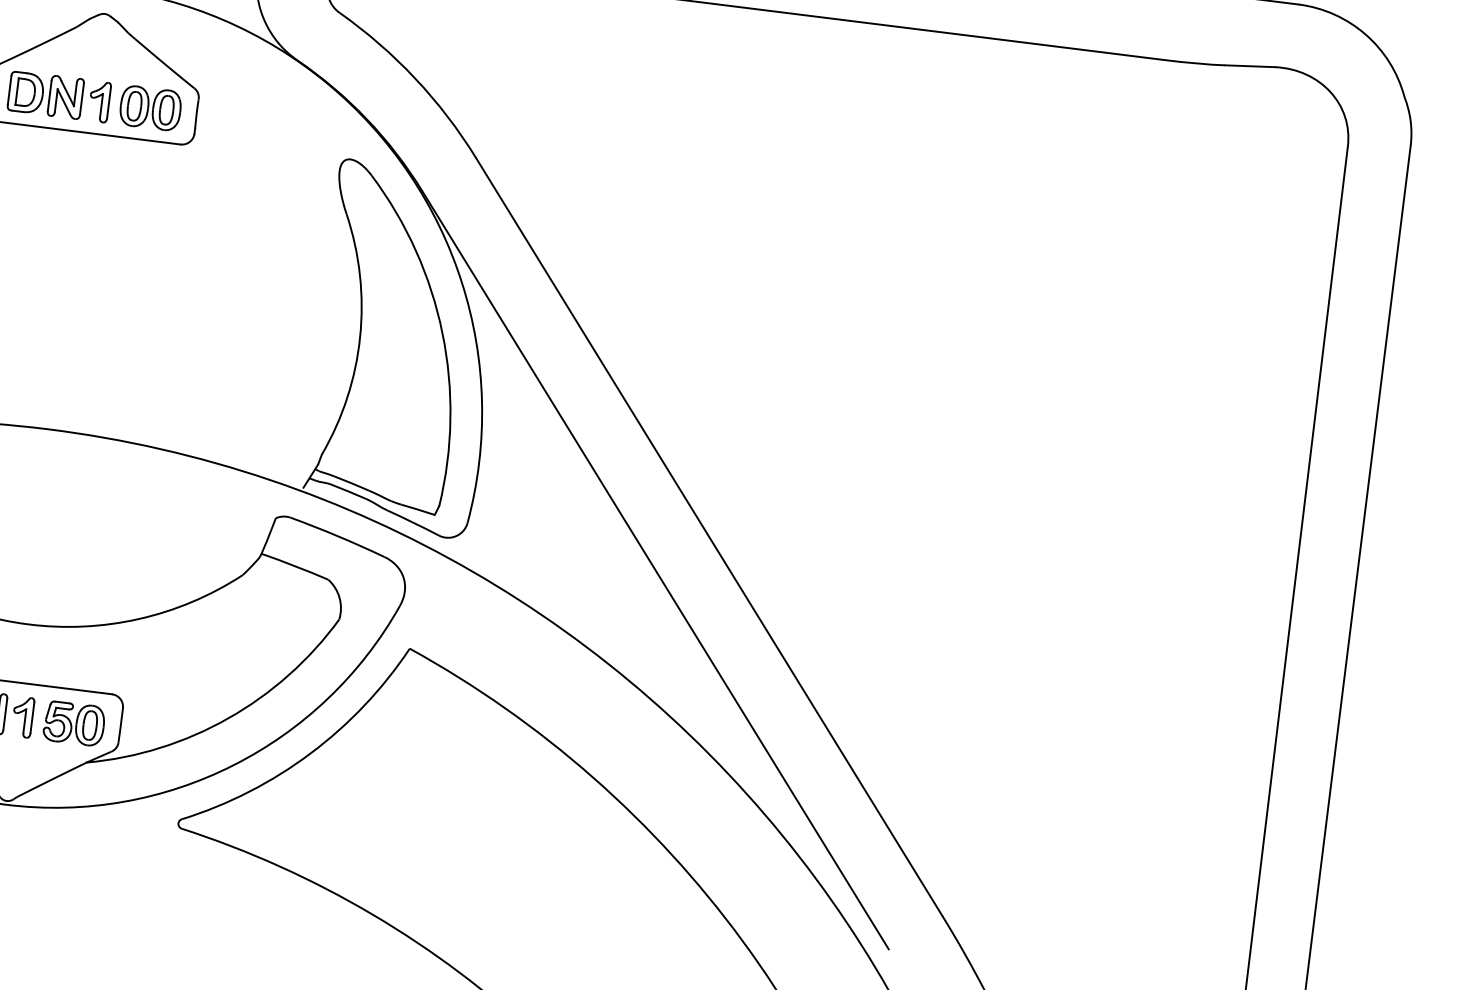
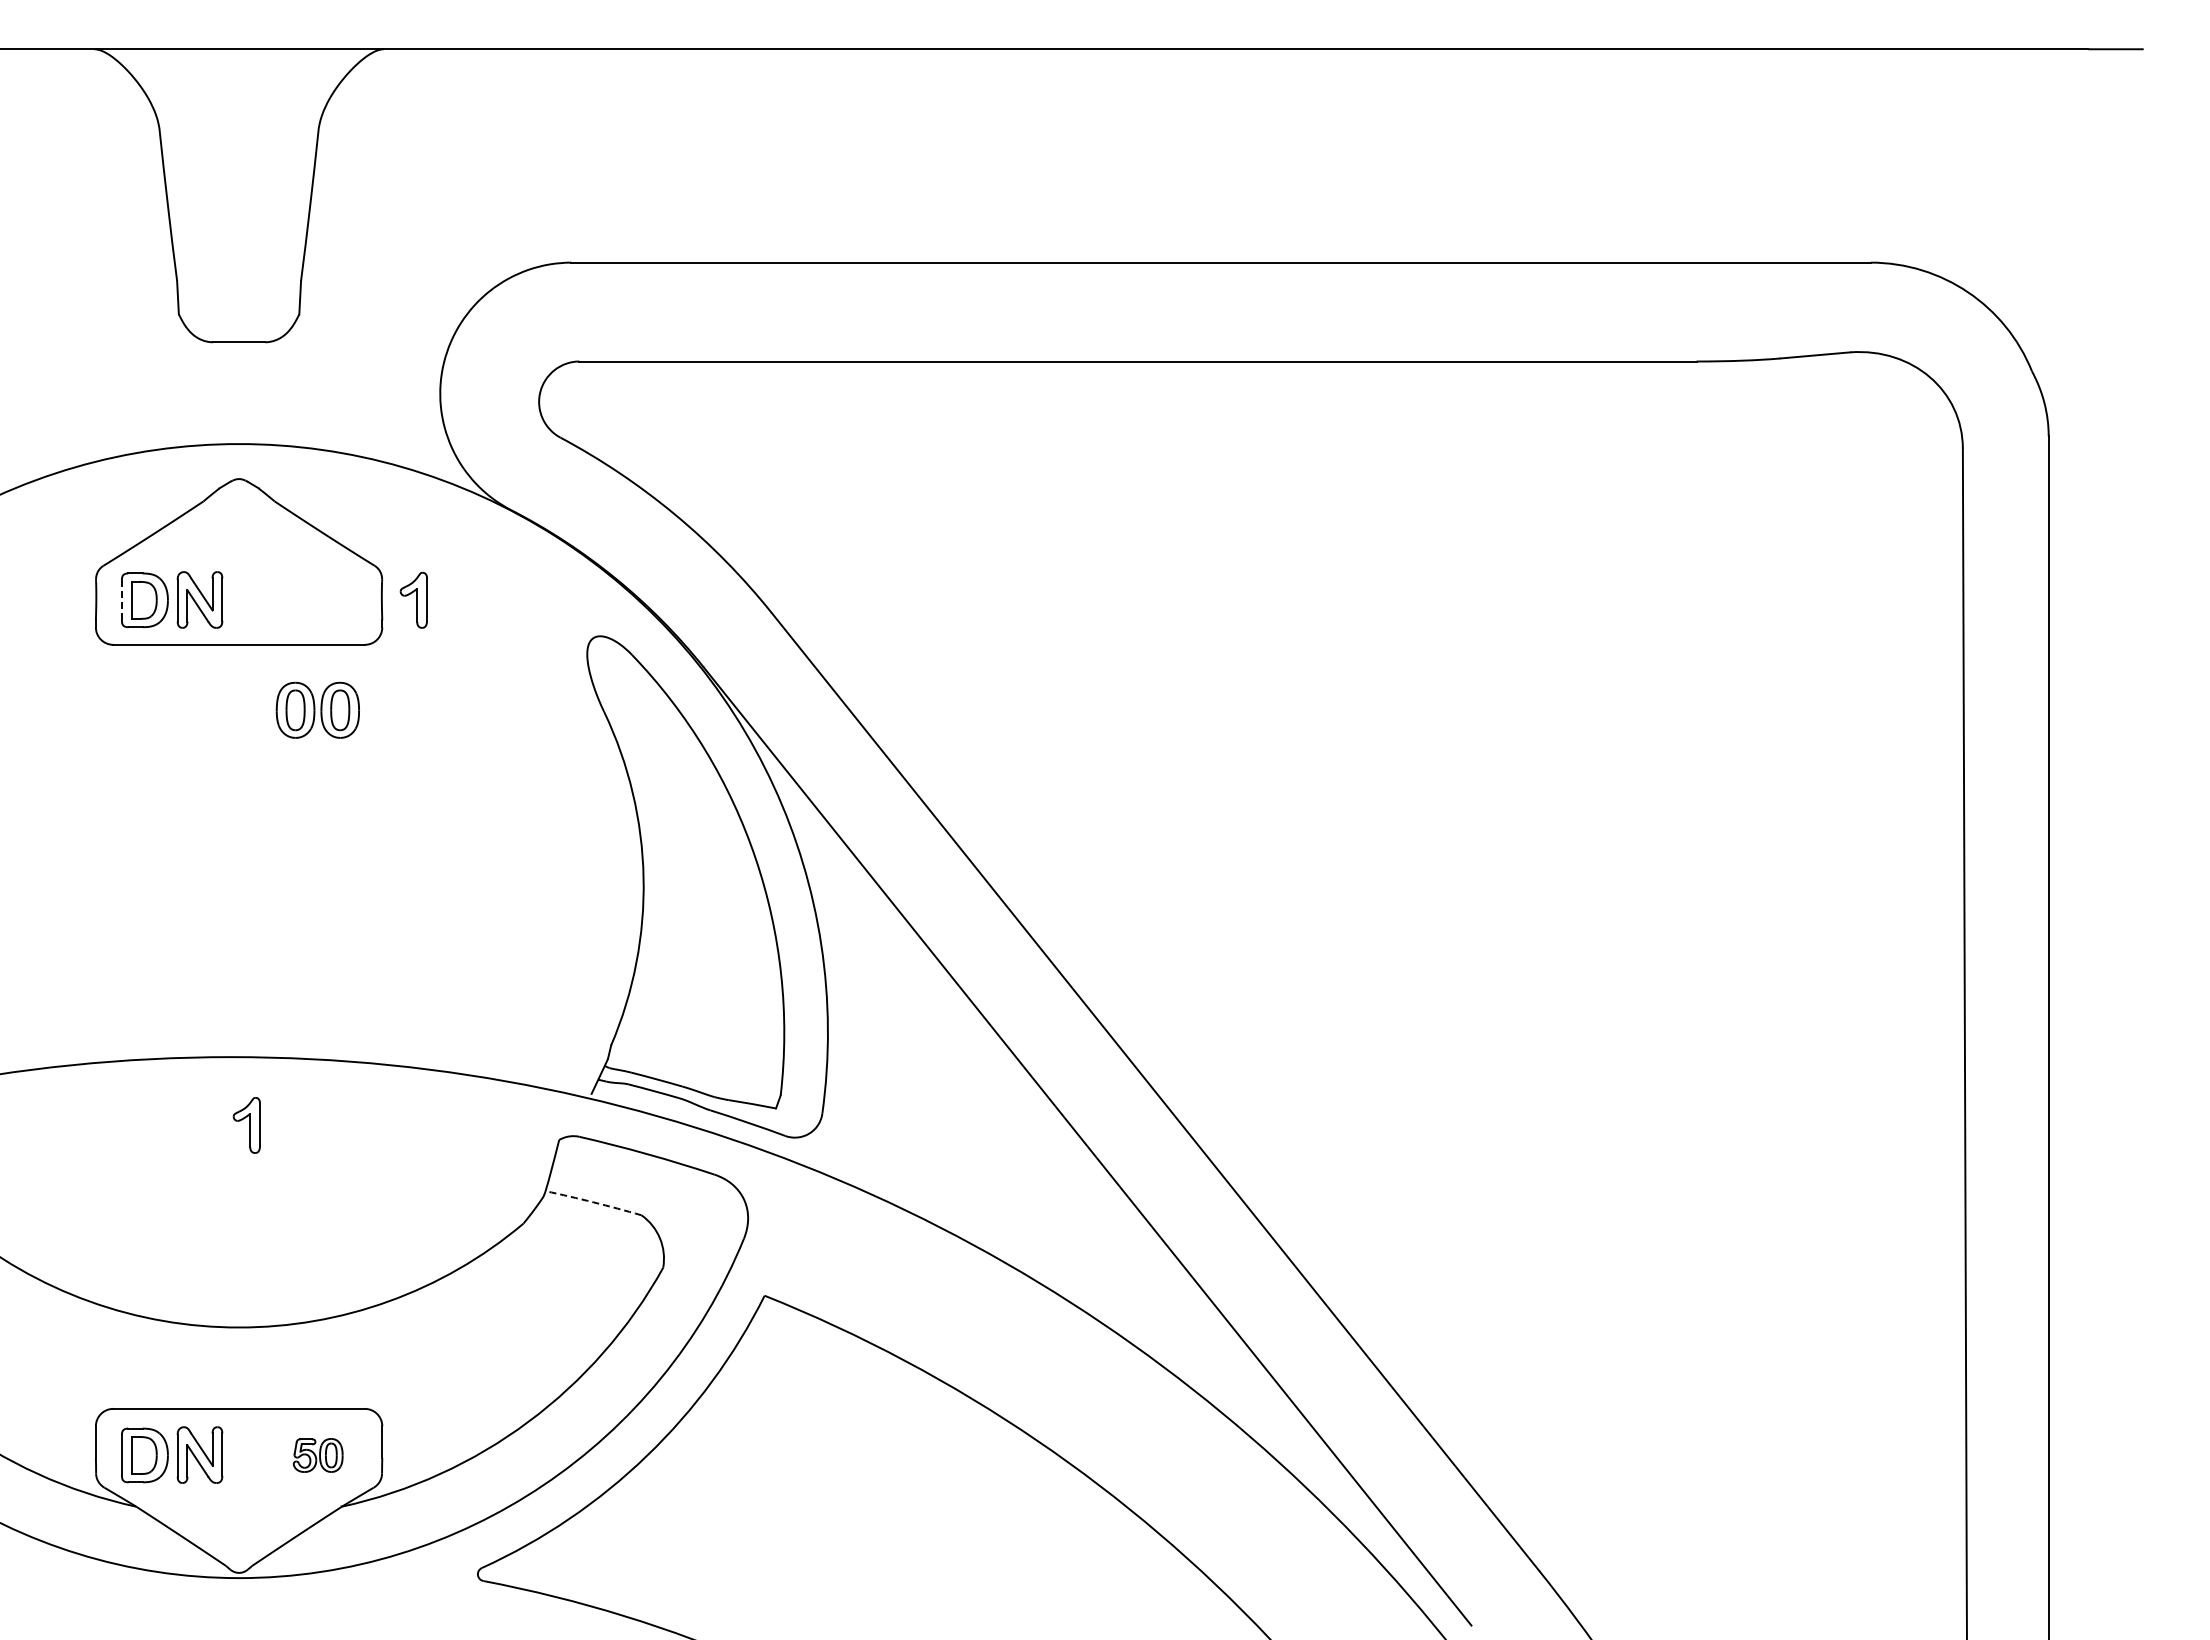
line: (9, 90) -> (121, 599), solid -> dashed
part: (99, 101) -> (413, 599), moved
part: (150, 107) -> (317, 709), moved
arc: (294, 566) -> (593, 1202), solid -> dashed
part: (22, 717) -> (246, 1125), moved
part: (73, 723) -> (317, 1455), size x0.6

